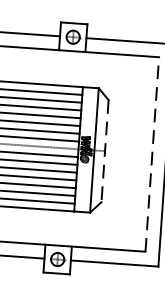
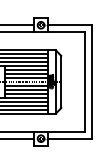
line: (105, 152) -> (61, 82), dashed -> solid
line: (152, 153) -> (85, 81), dashed -> solid

